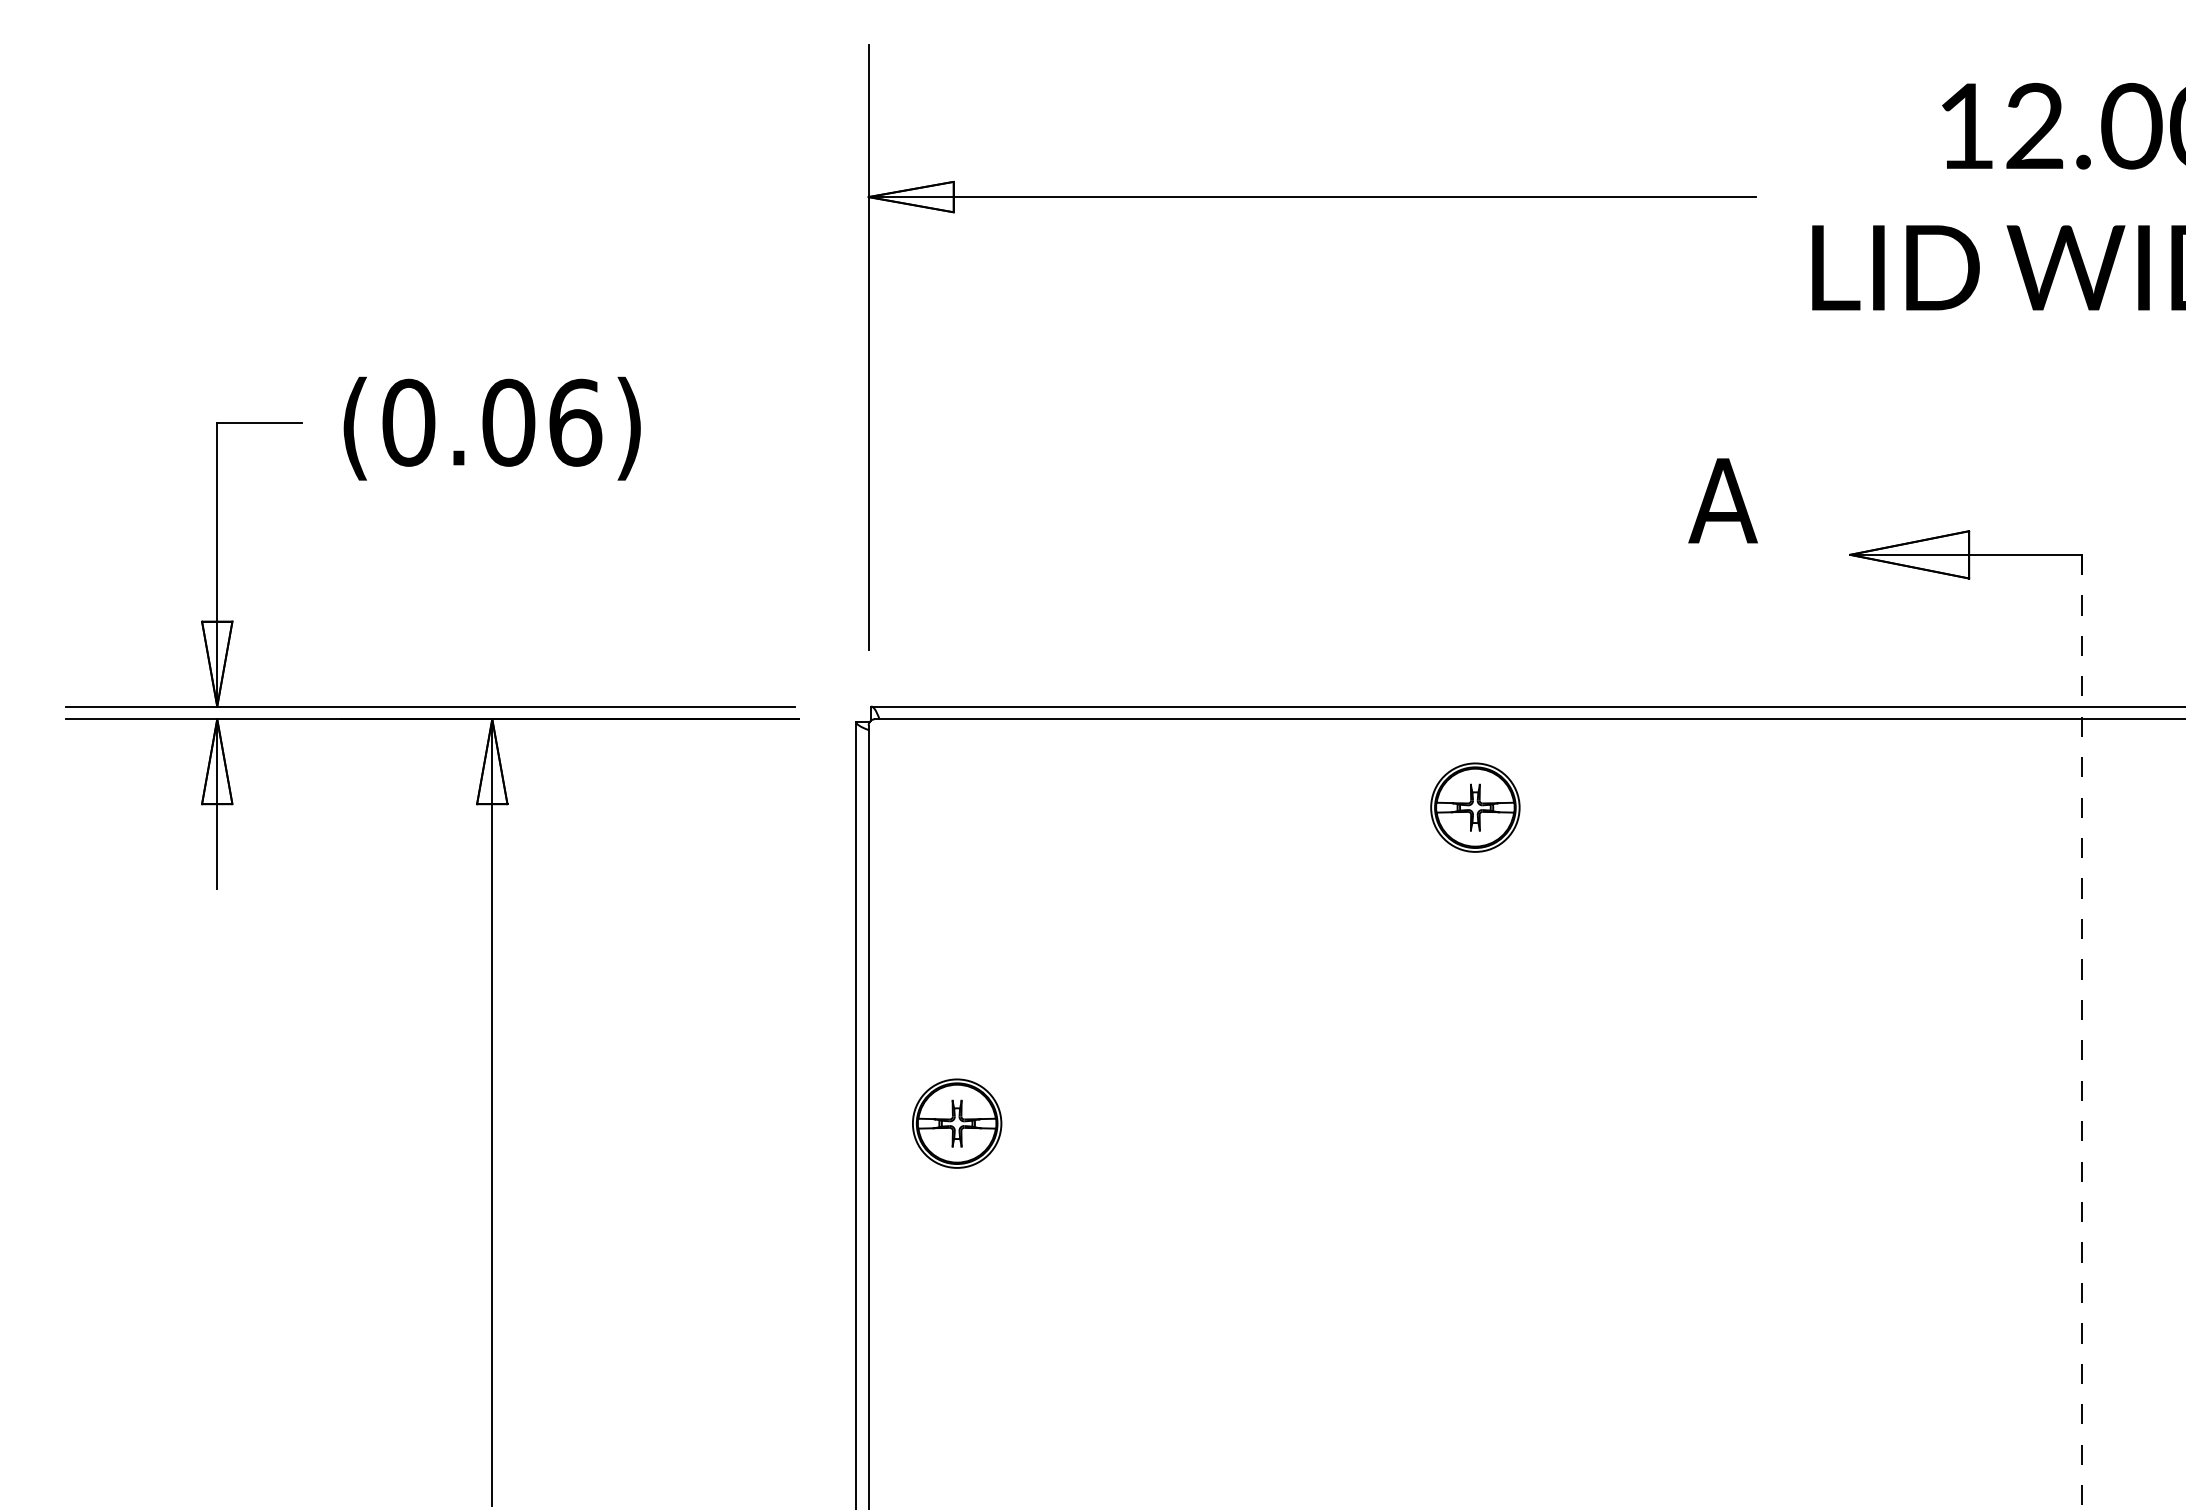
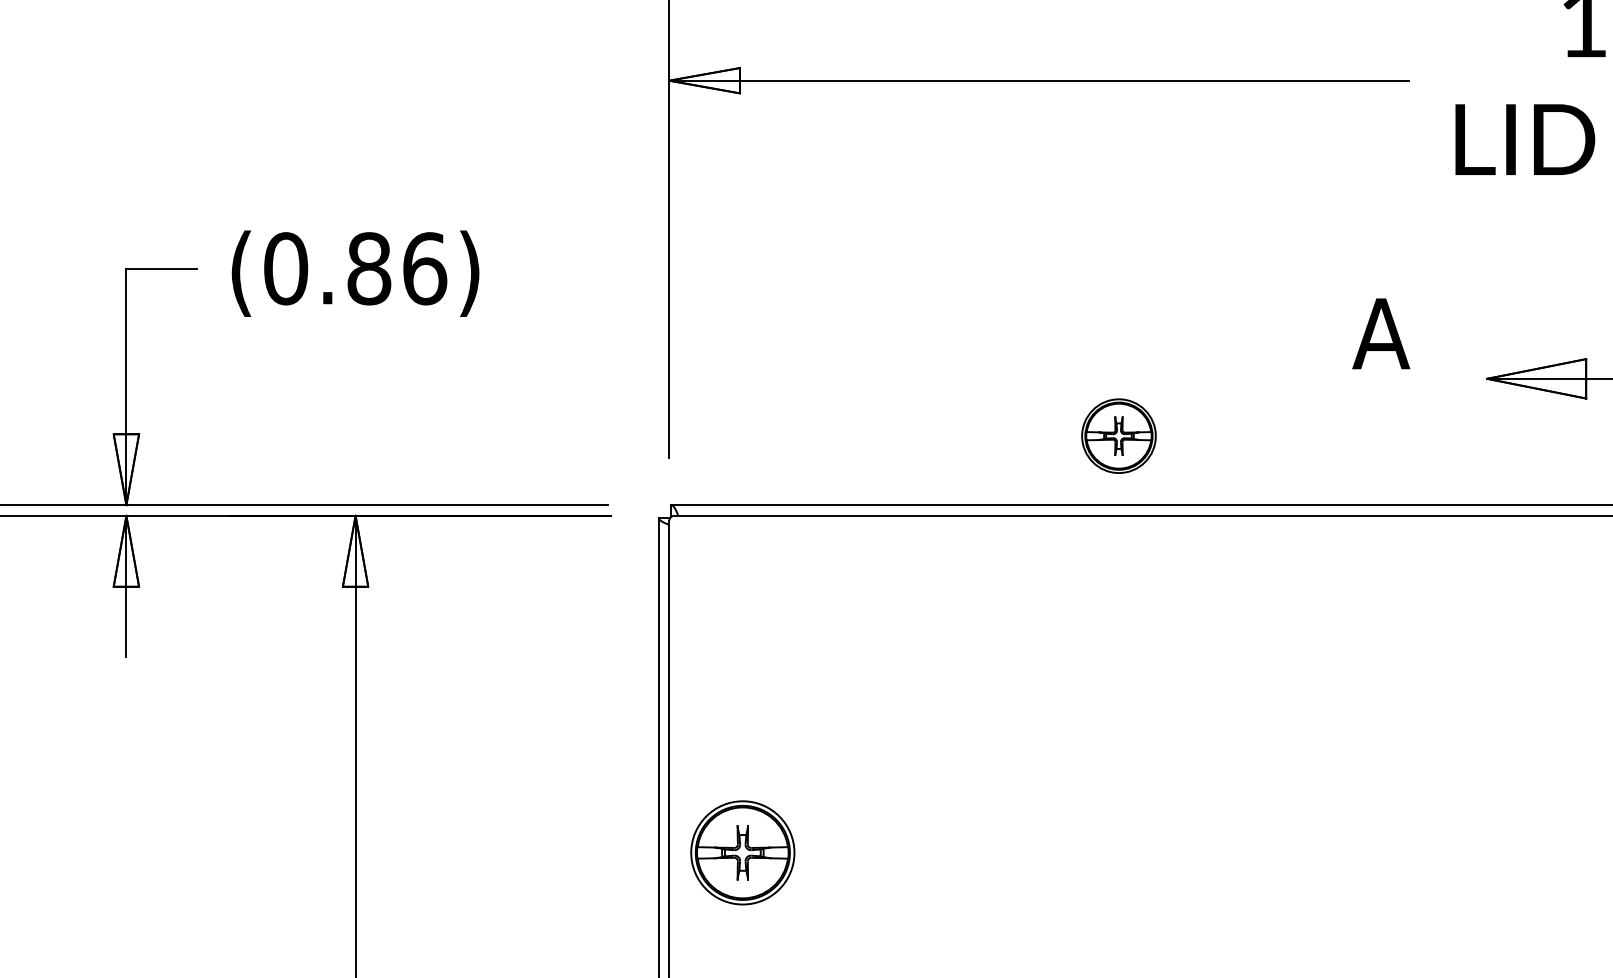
text: (508, 422) -> (369, 268), (0.06) -> (0.86)
part: (1475, 807) -> (1119, 436), moved
part: (957, 1123) -> (743, 852), size x1.4

